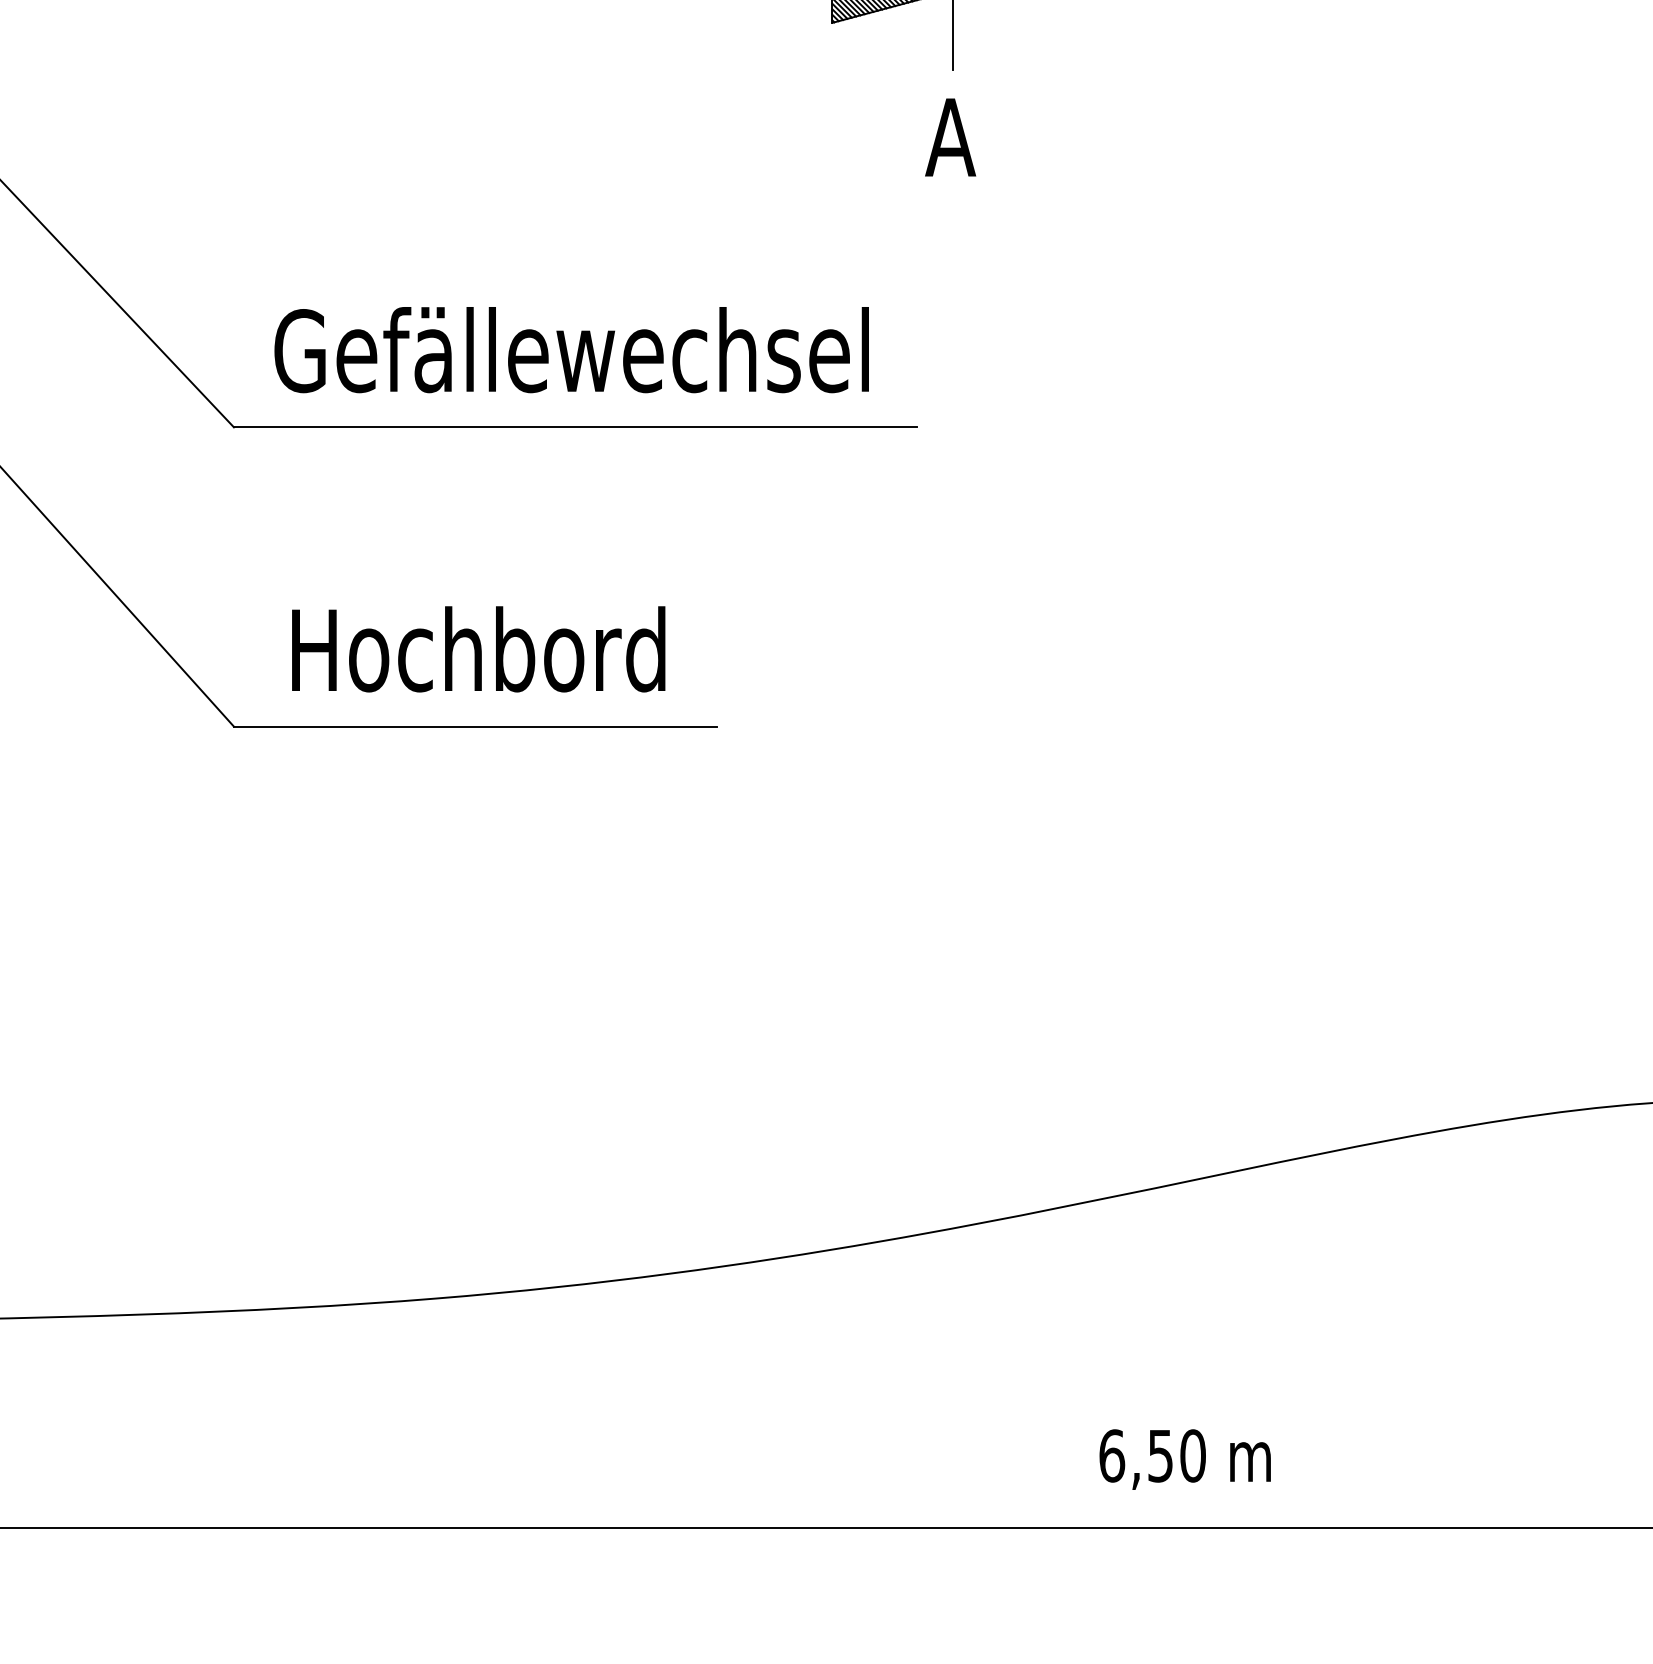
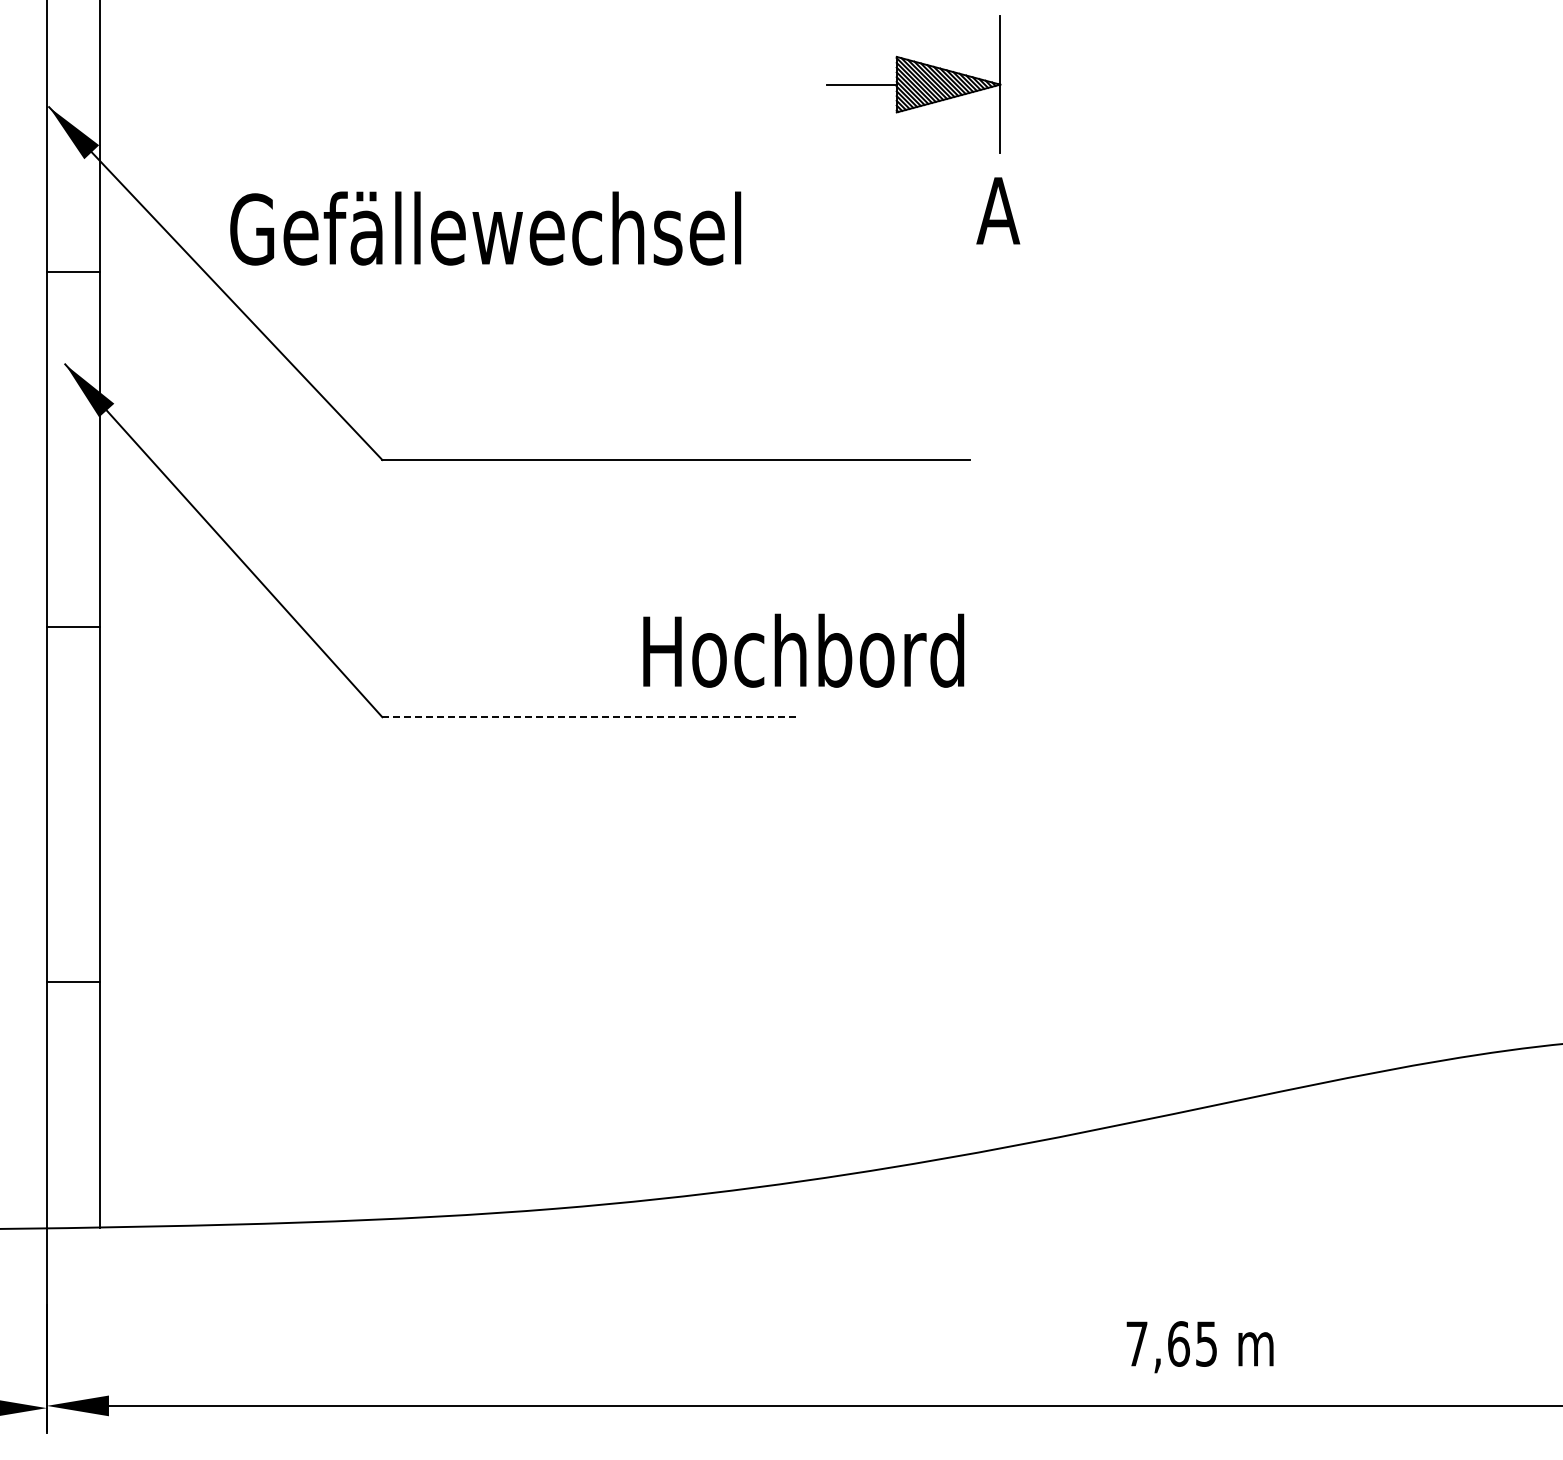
text: (571, 349) -> (485, 228), moved
text: (478, 649) -> (803, 650), moved
line: (474, 726) -> (589, 717), solid -> dashed
text: (1152, 1455) -> (1171, 1343), 6,50 -> 7,65

